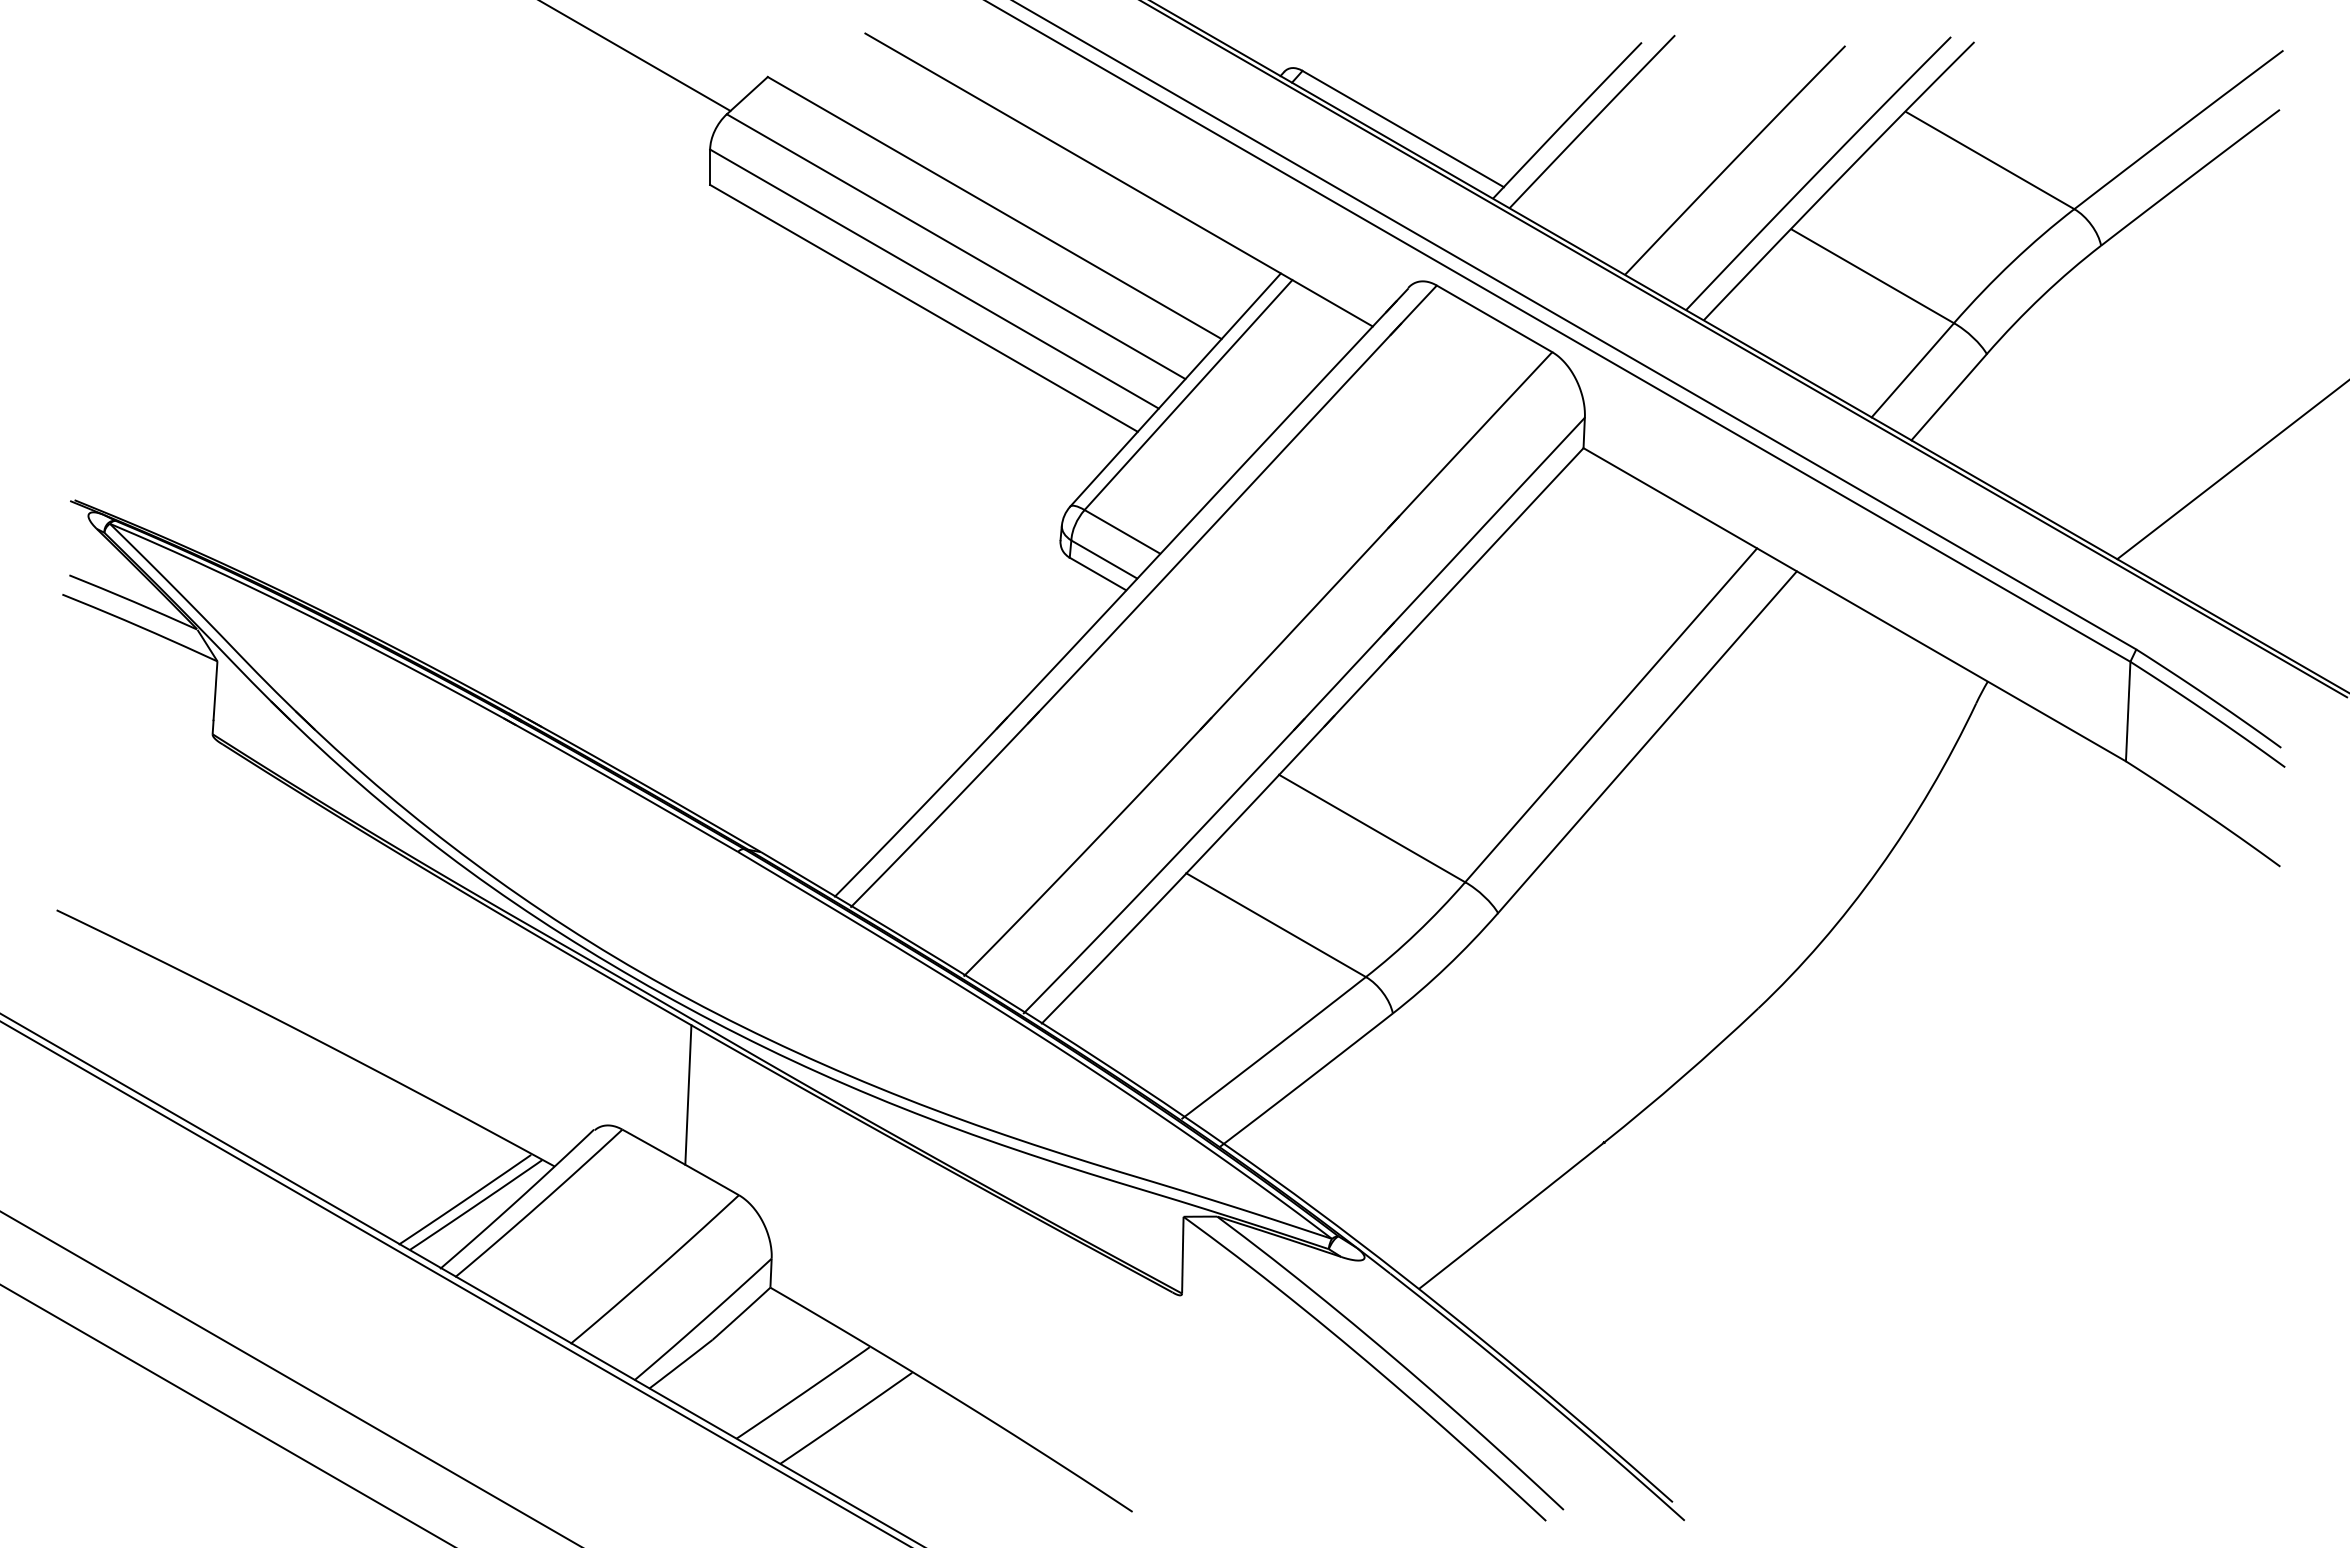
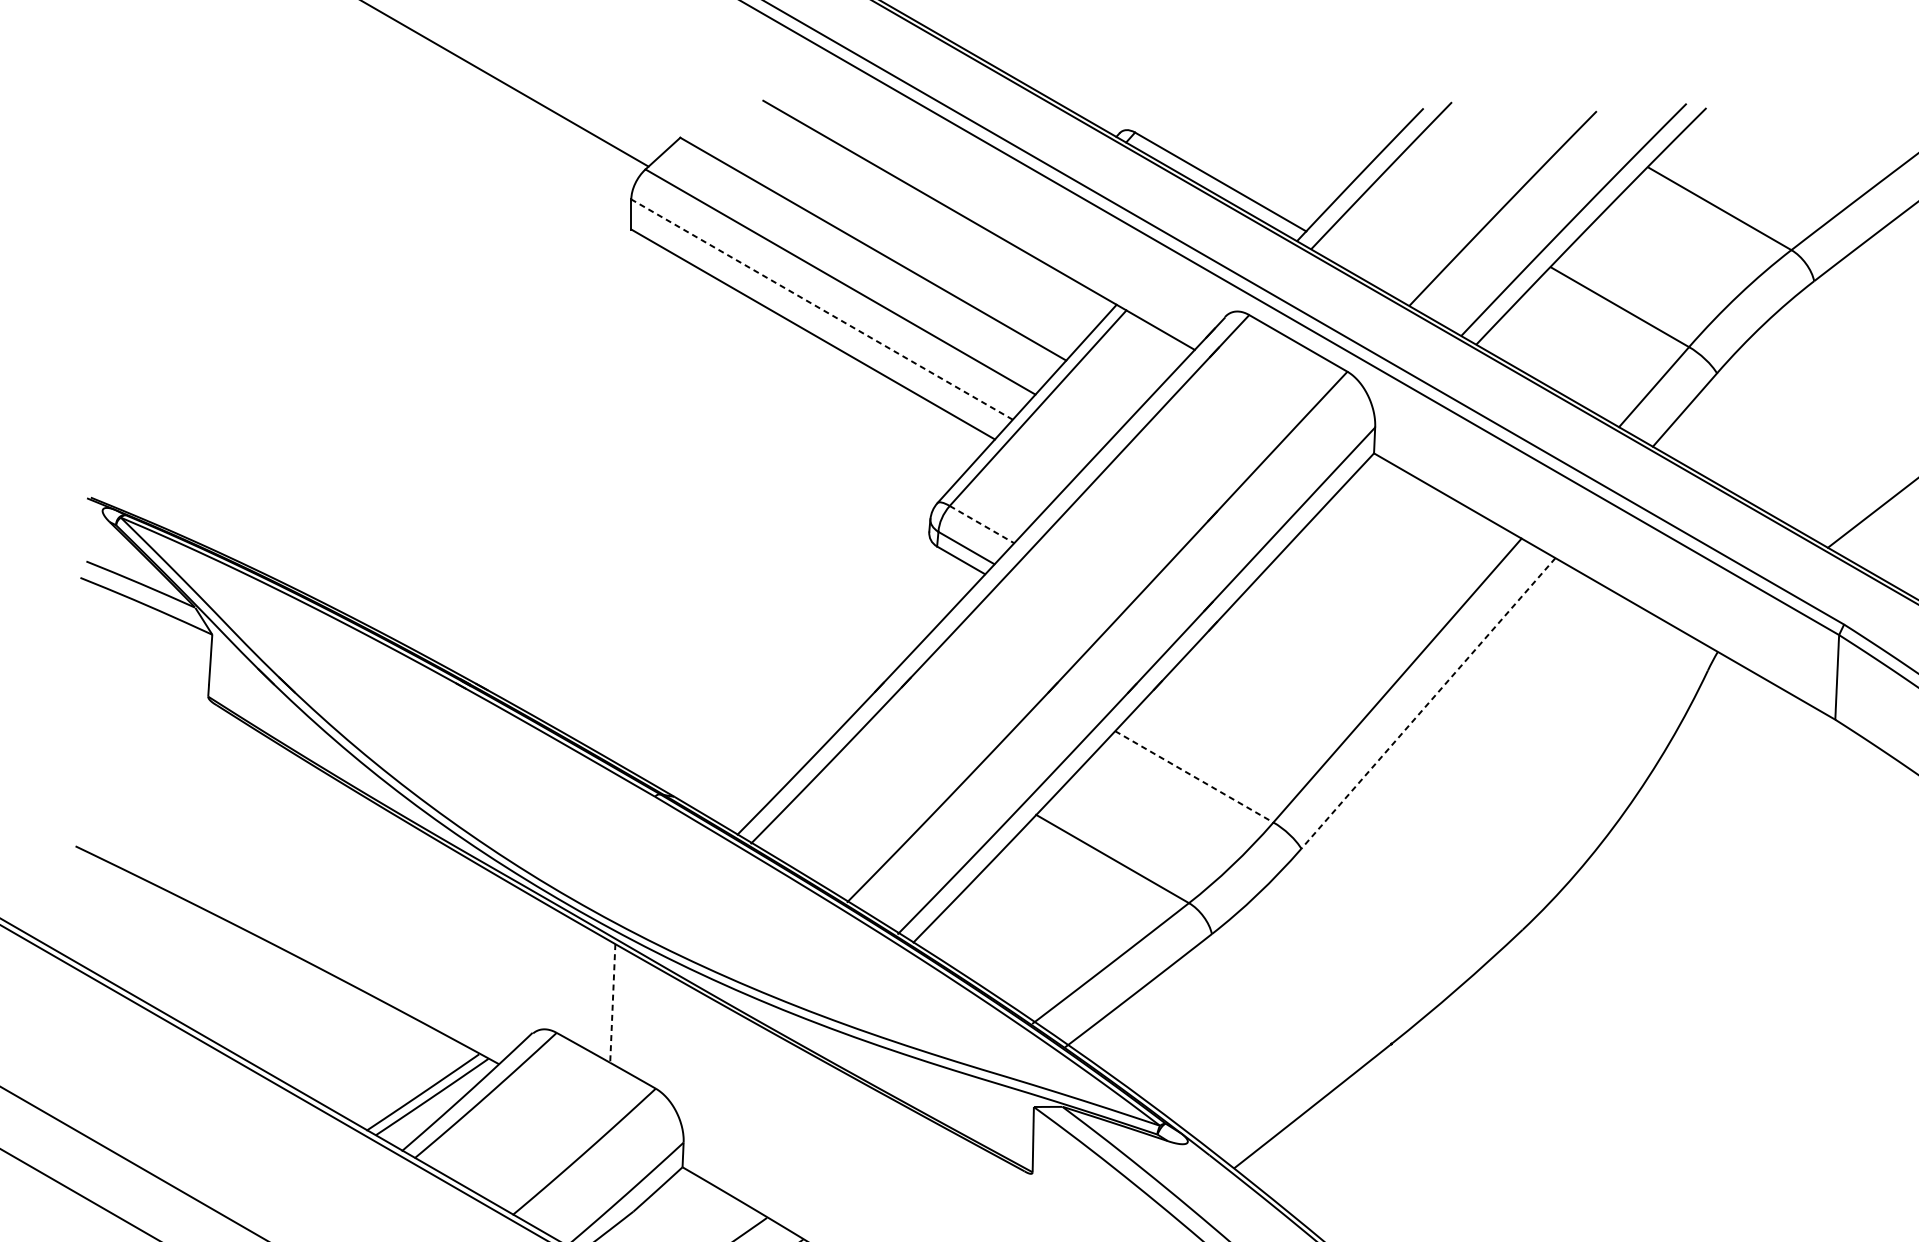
line: (934, 278) -> (822, 309), solid -> dashed
line: (1122, 531) -> (981, 524), solid -> dashed
line: (1647, 742) -> (1428, 703), solid -> dashed
line: (1372, 828) -> (1194, 776), solid -> dashed
line: (688, 1095) -> (612, 1003), solid -> dashed

